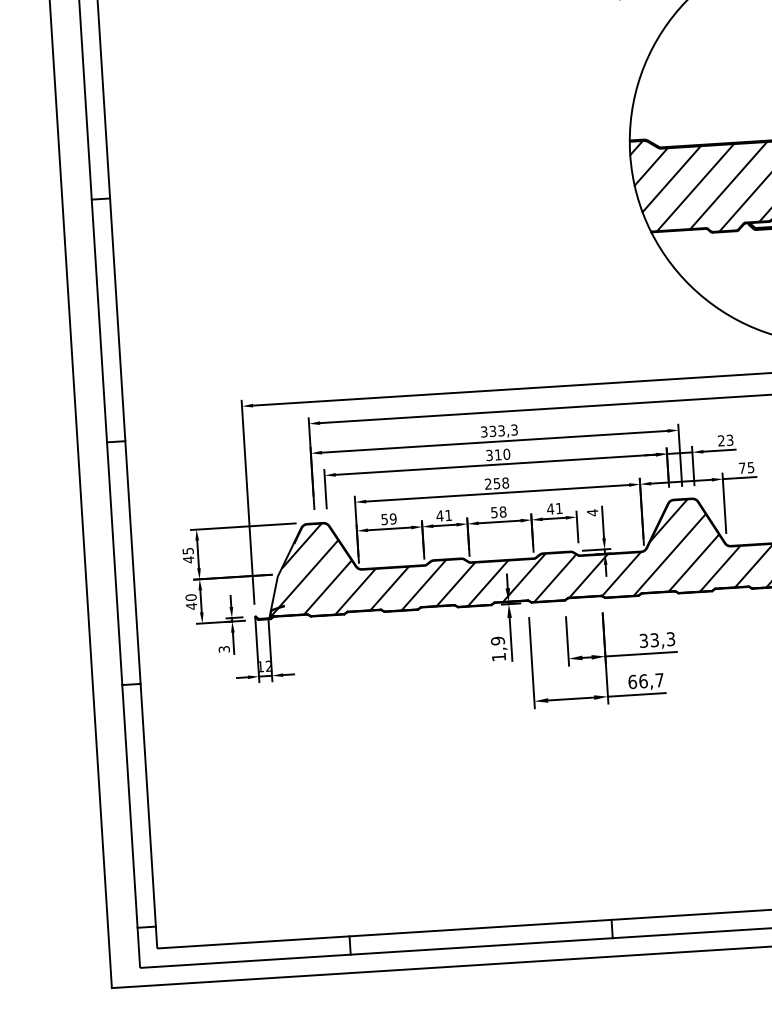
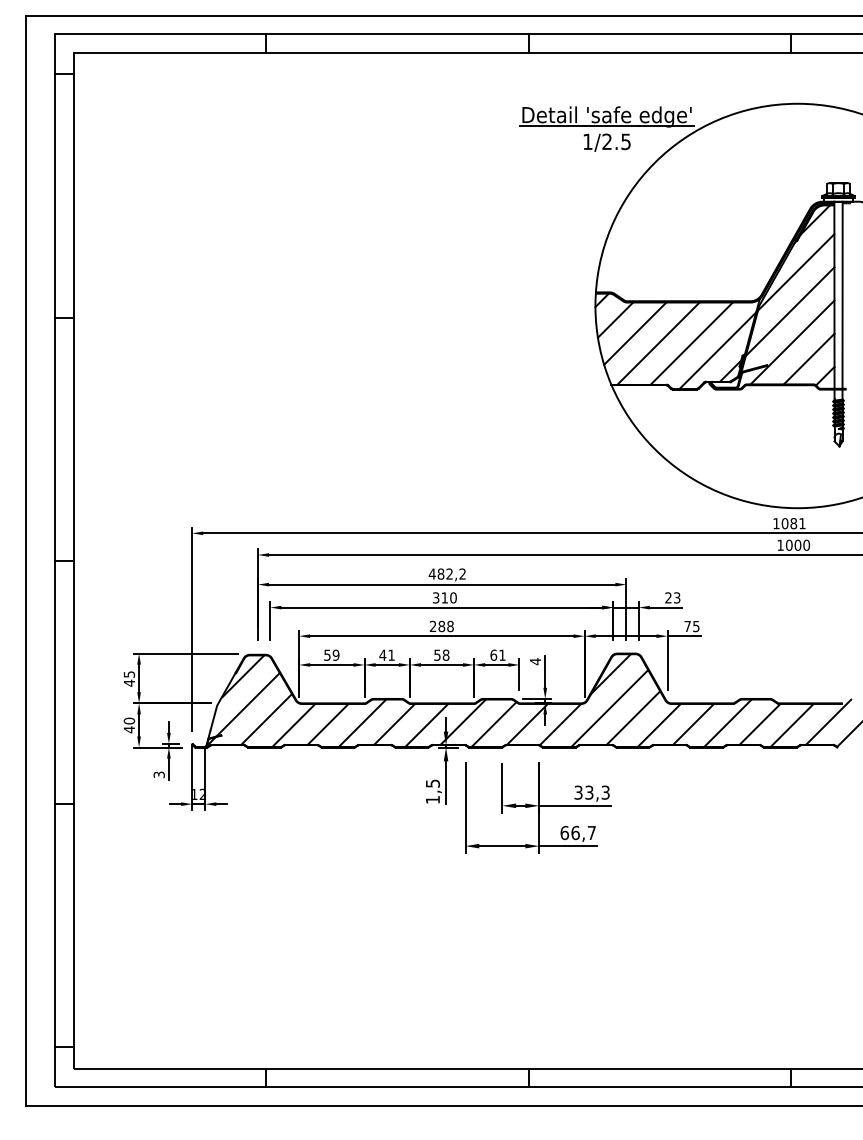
text: (498, 430) -> (446, 573), 333,3 -> 482,2
text: (496, 483) -> (441, 626), 258 -> 288
text: (550, 508) -> (493, 654), 41 -> 61
text: (497, 640) -> (432, 783), 1,9 -> 1,5

